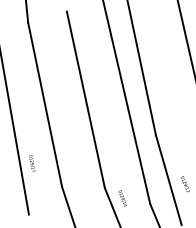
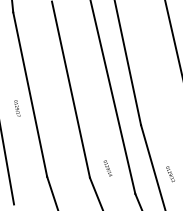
text: (32, 163) -> (17, 108), moved
text: (122, 198) -> (107, 168), moved

